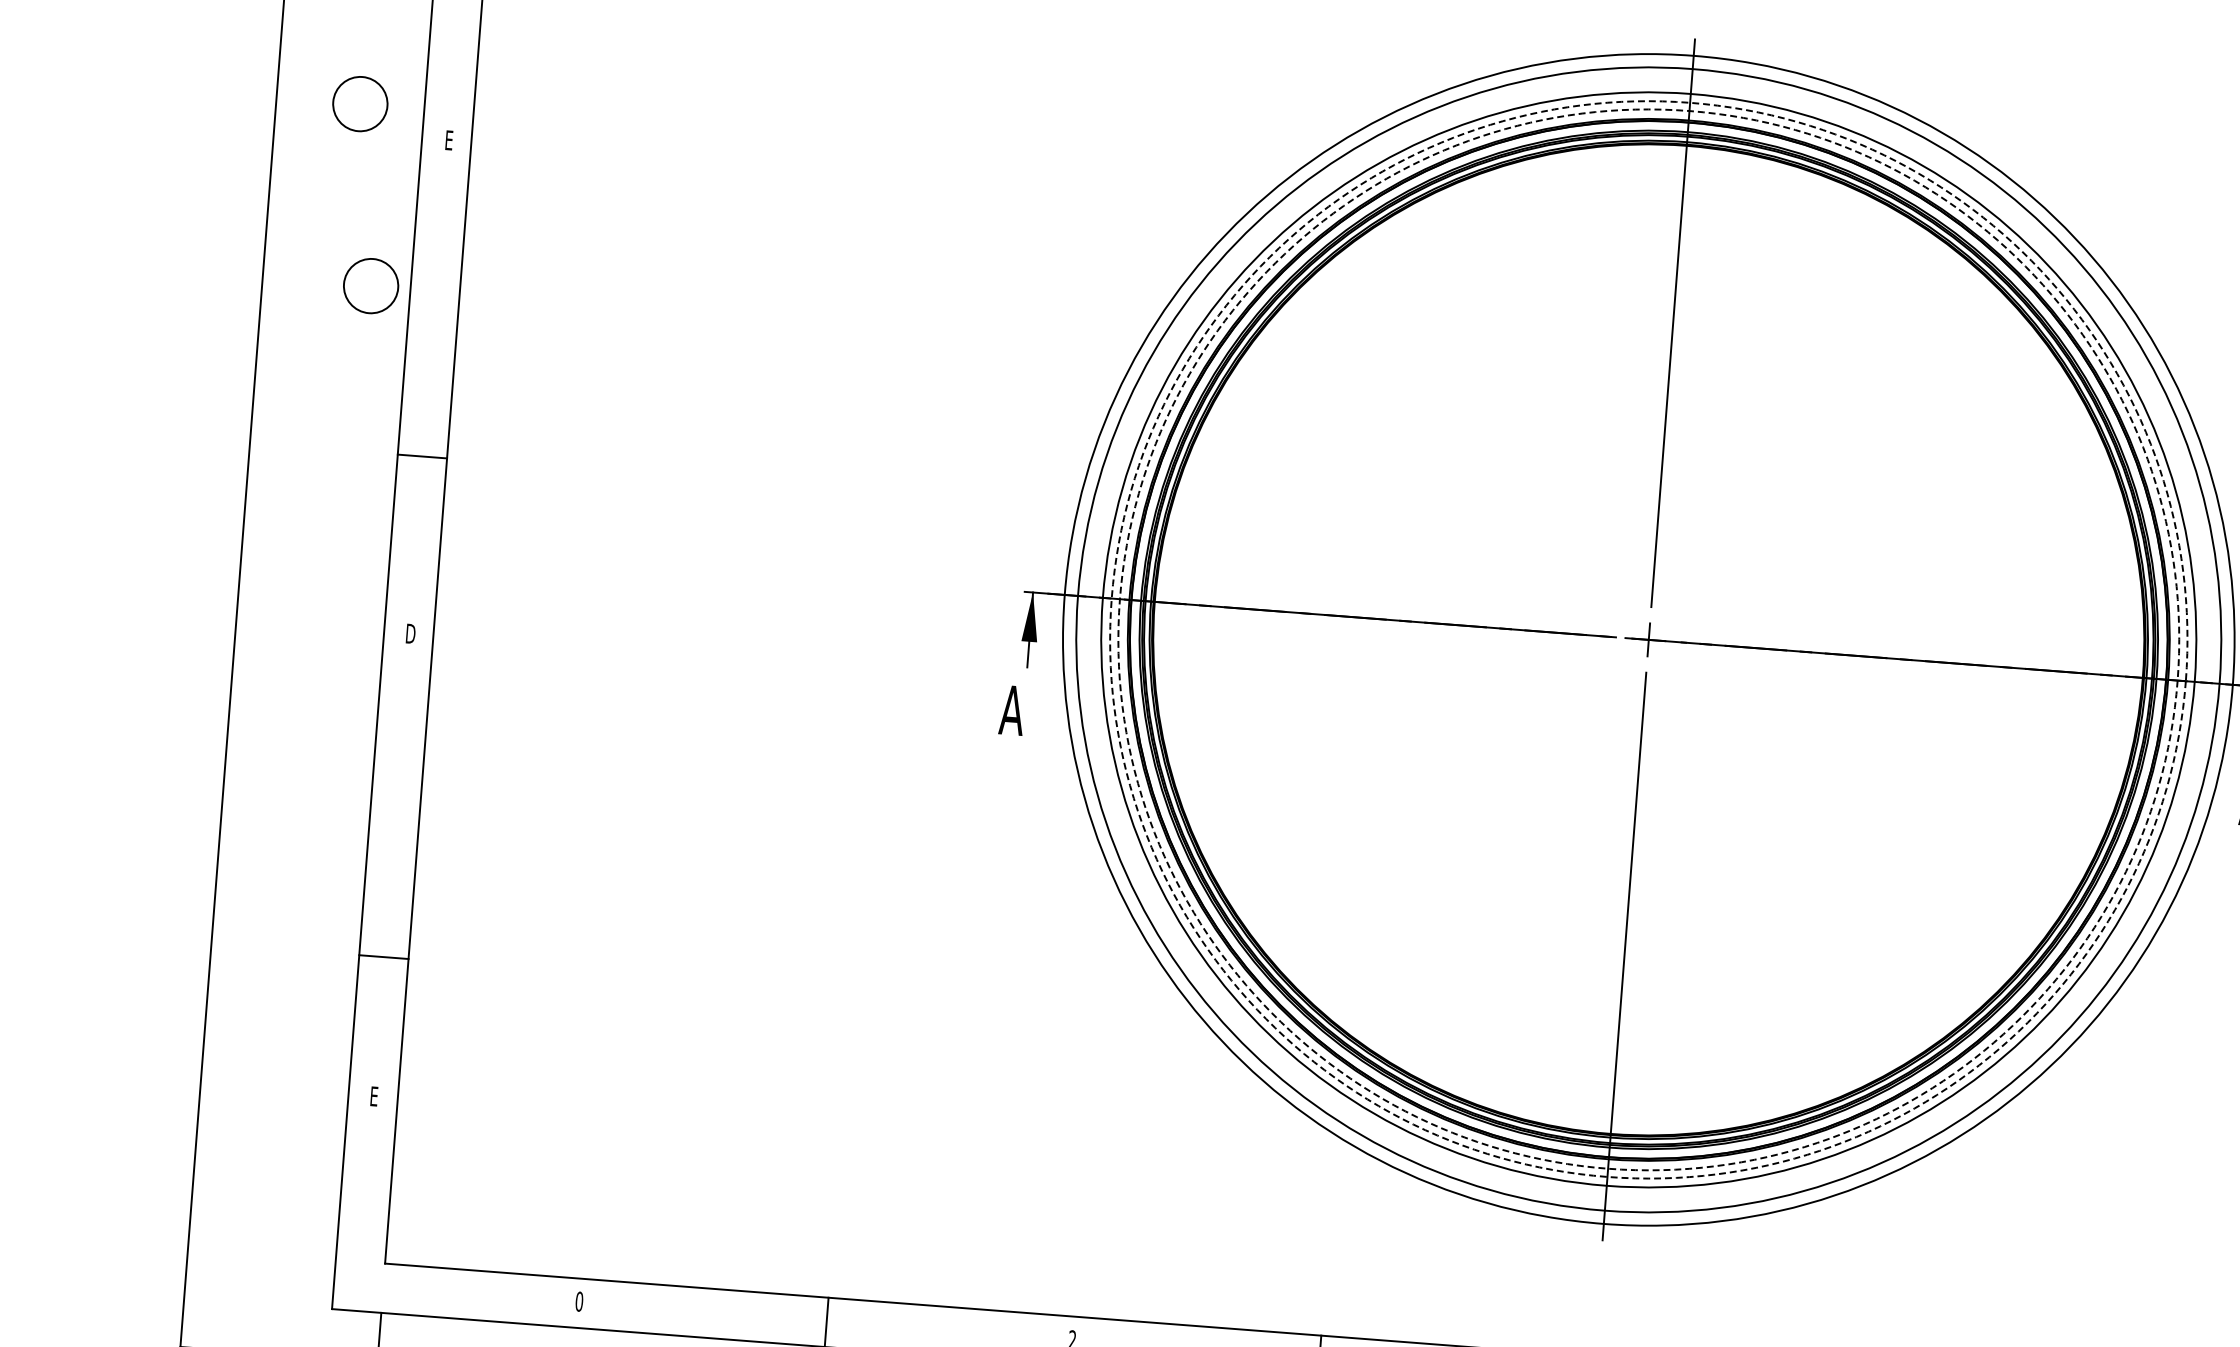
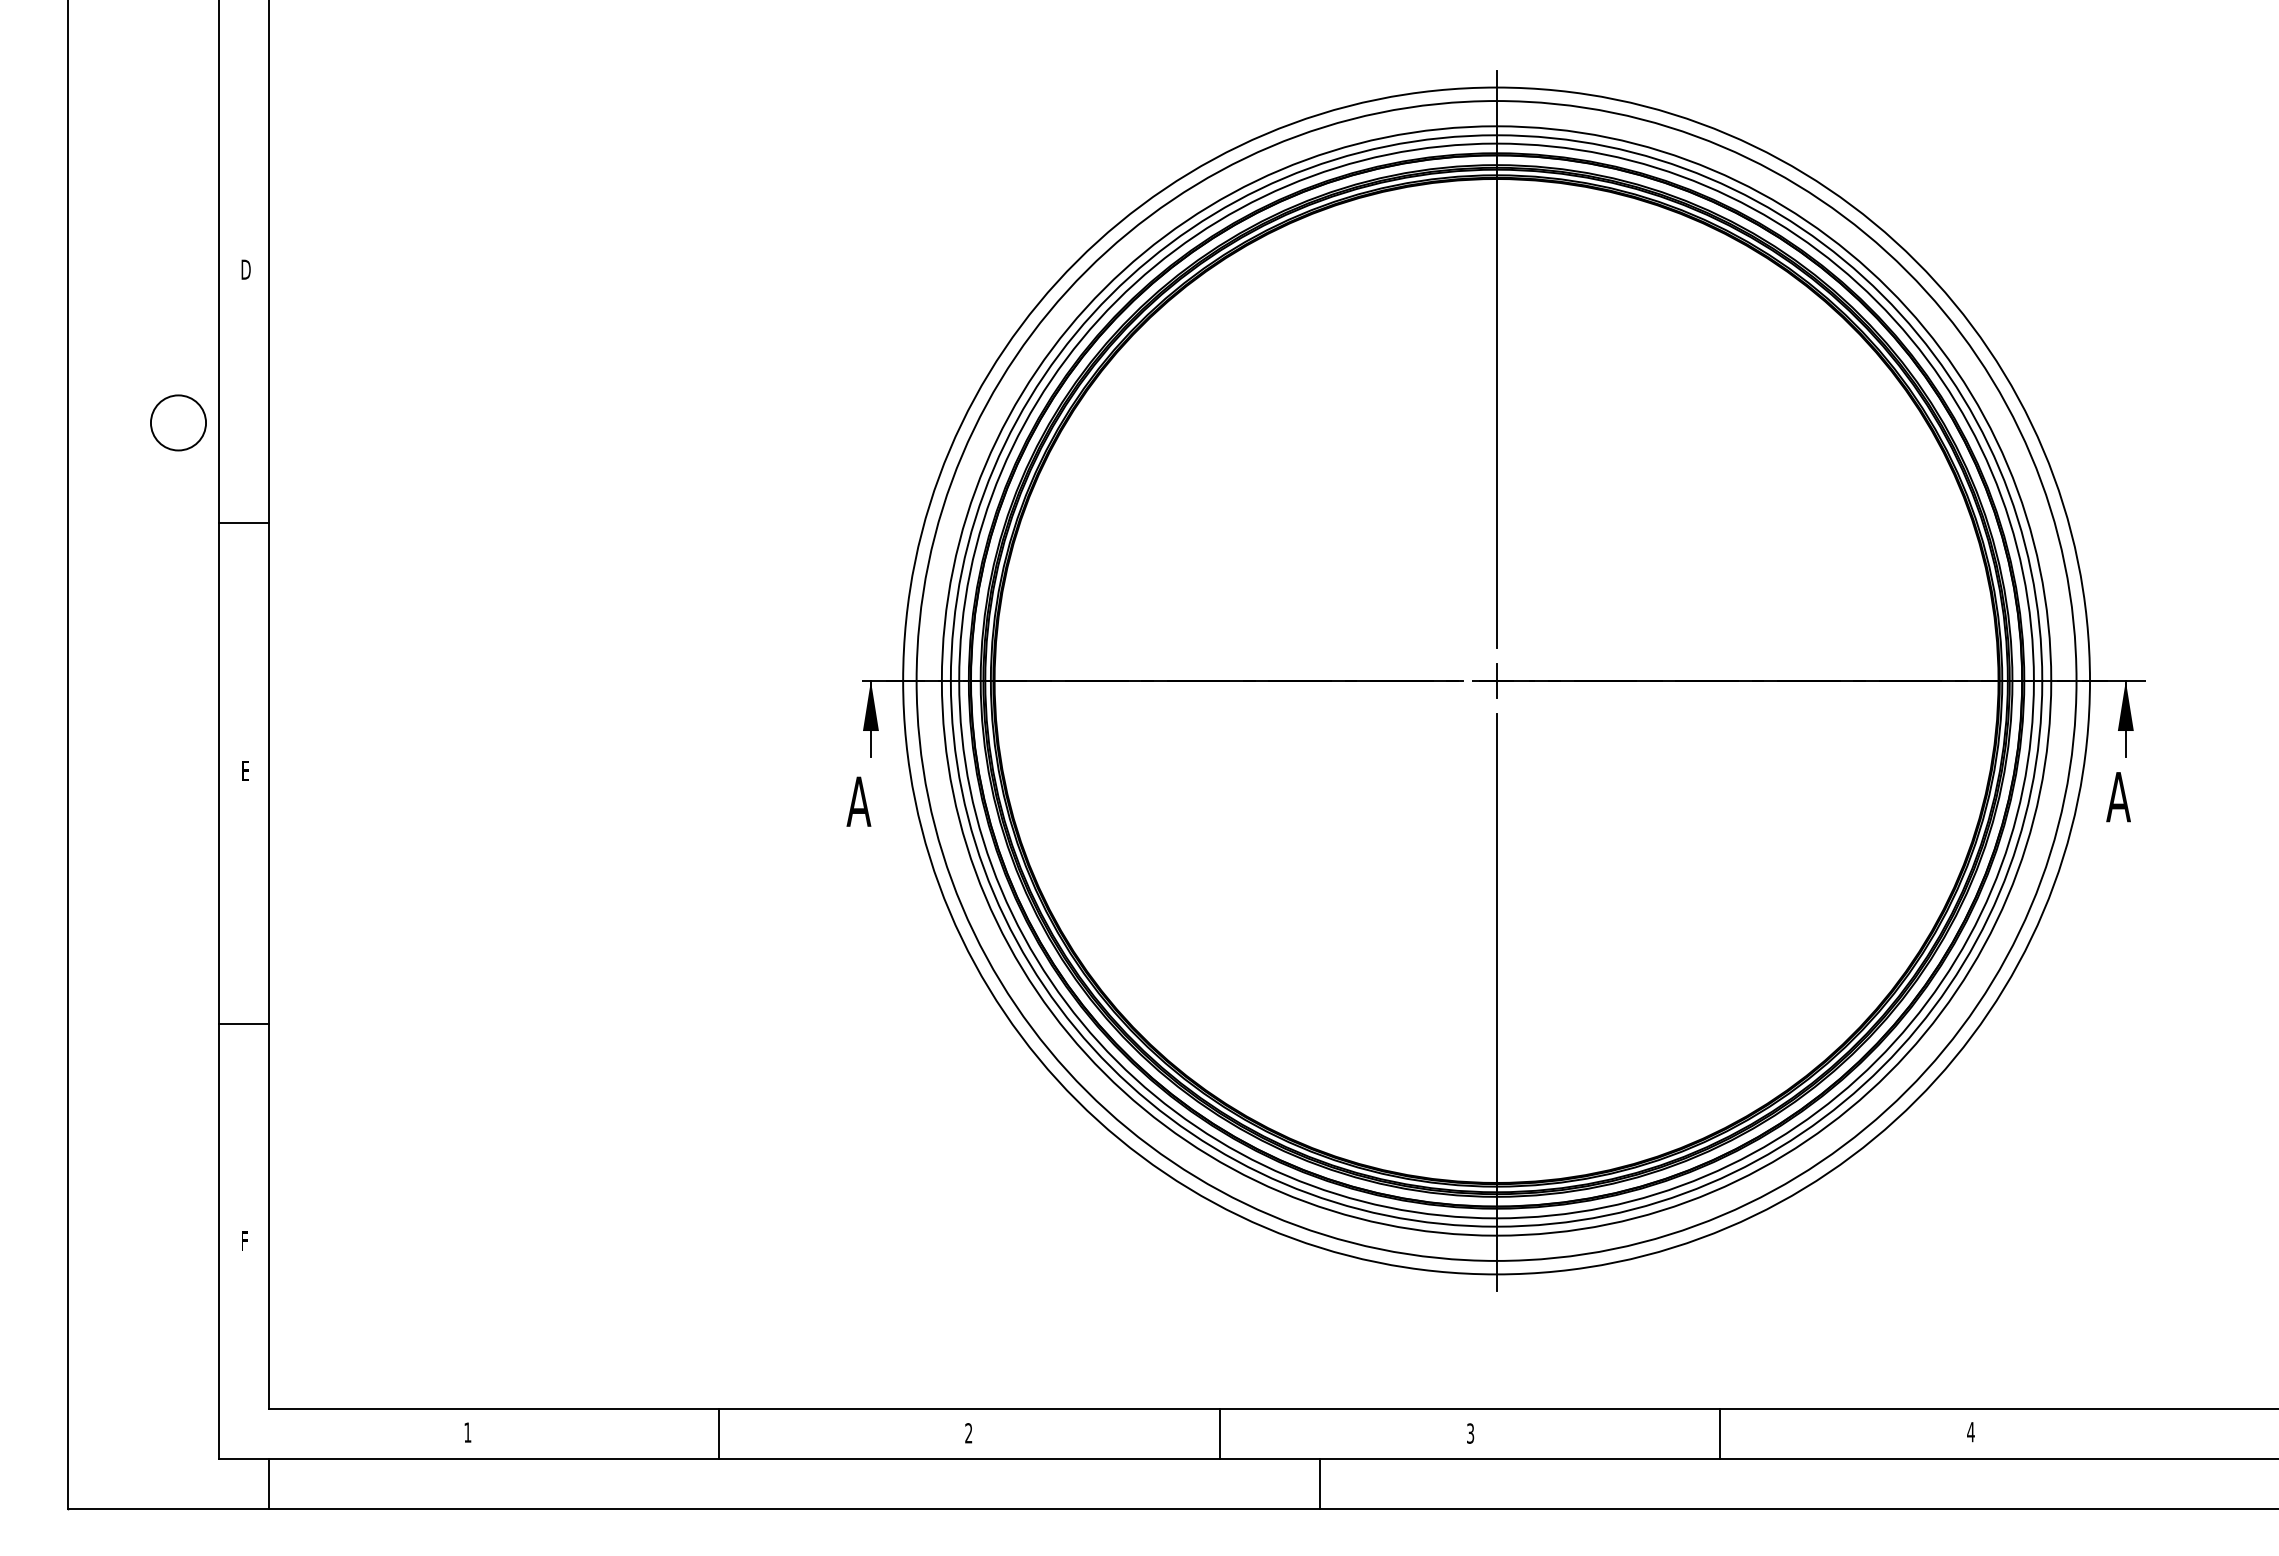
circle: (360, 103) -> (153, 239), removed
text: (448, 140) -> (245, 269), E -> D
line: (422, 456) -> (243, 523), moved
text: (410, 634) -> (245, 771), D -> E
circle: (1648, 639) -> (1496, 680), dashed -> solid
circle: (1648, 639) -> (1496, 680), dashed -> solid
line: (383, 956) -> (243, 1023), moved
text: (374, 1095) -> (244, 1240), E -> F
text: (579, 1301) -> (467, 1432), 0 -> 1

